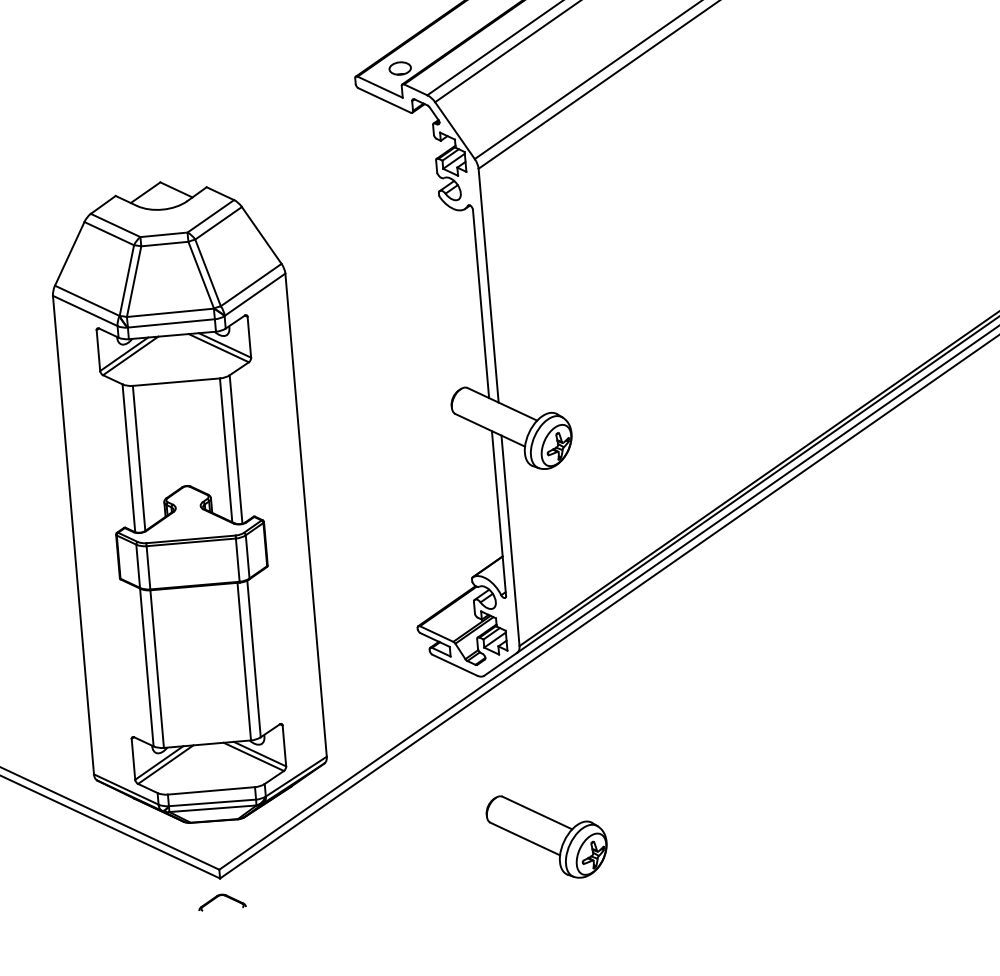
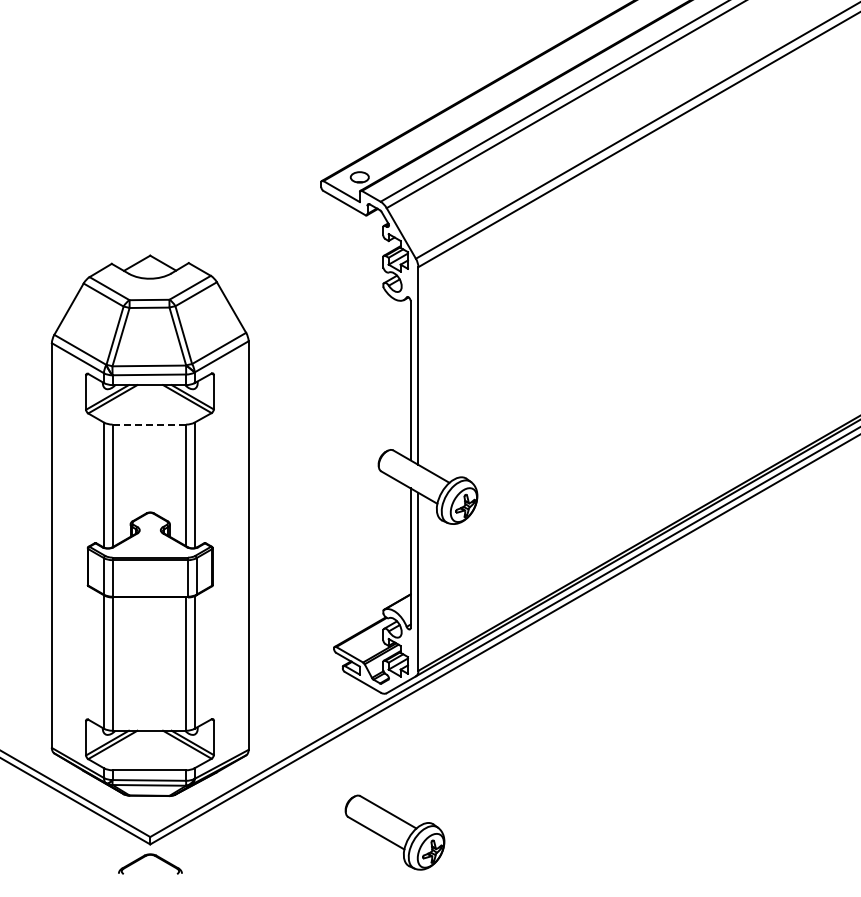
line: (176, 382) -> (149, 424), solid -> dashed
part: (546, 836) -> (394, 832), moved
part: (221, 902) -> (149, 864), size x1.6

